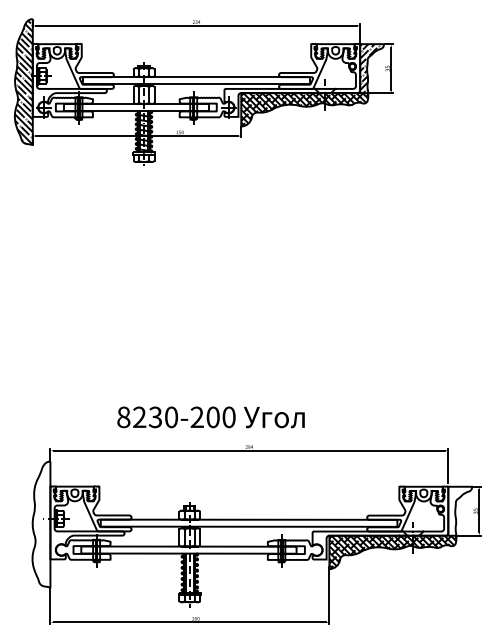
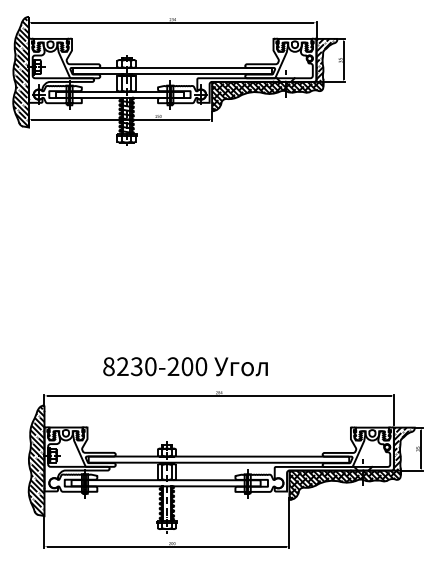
hatch: (458, 510) -> (402, 448), added
hatch: (41, 524) -> (36, 460), added

